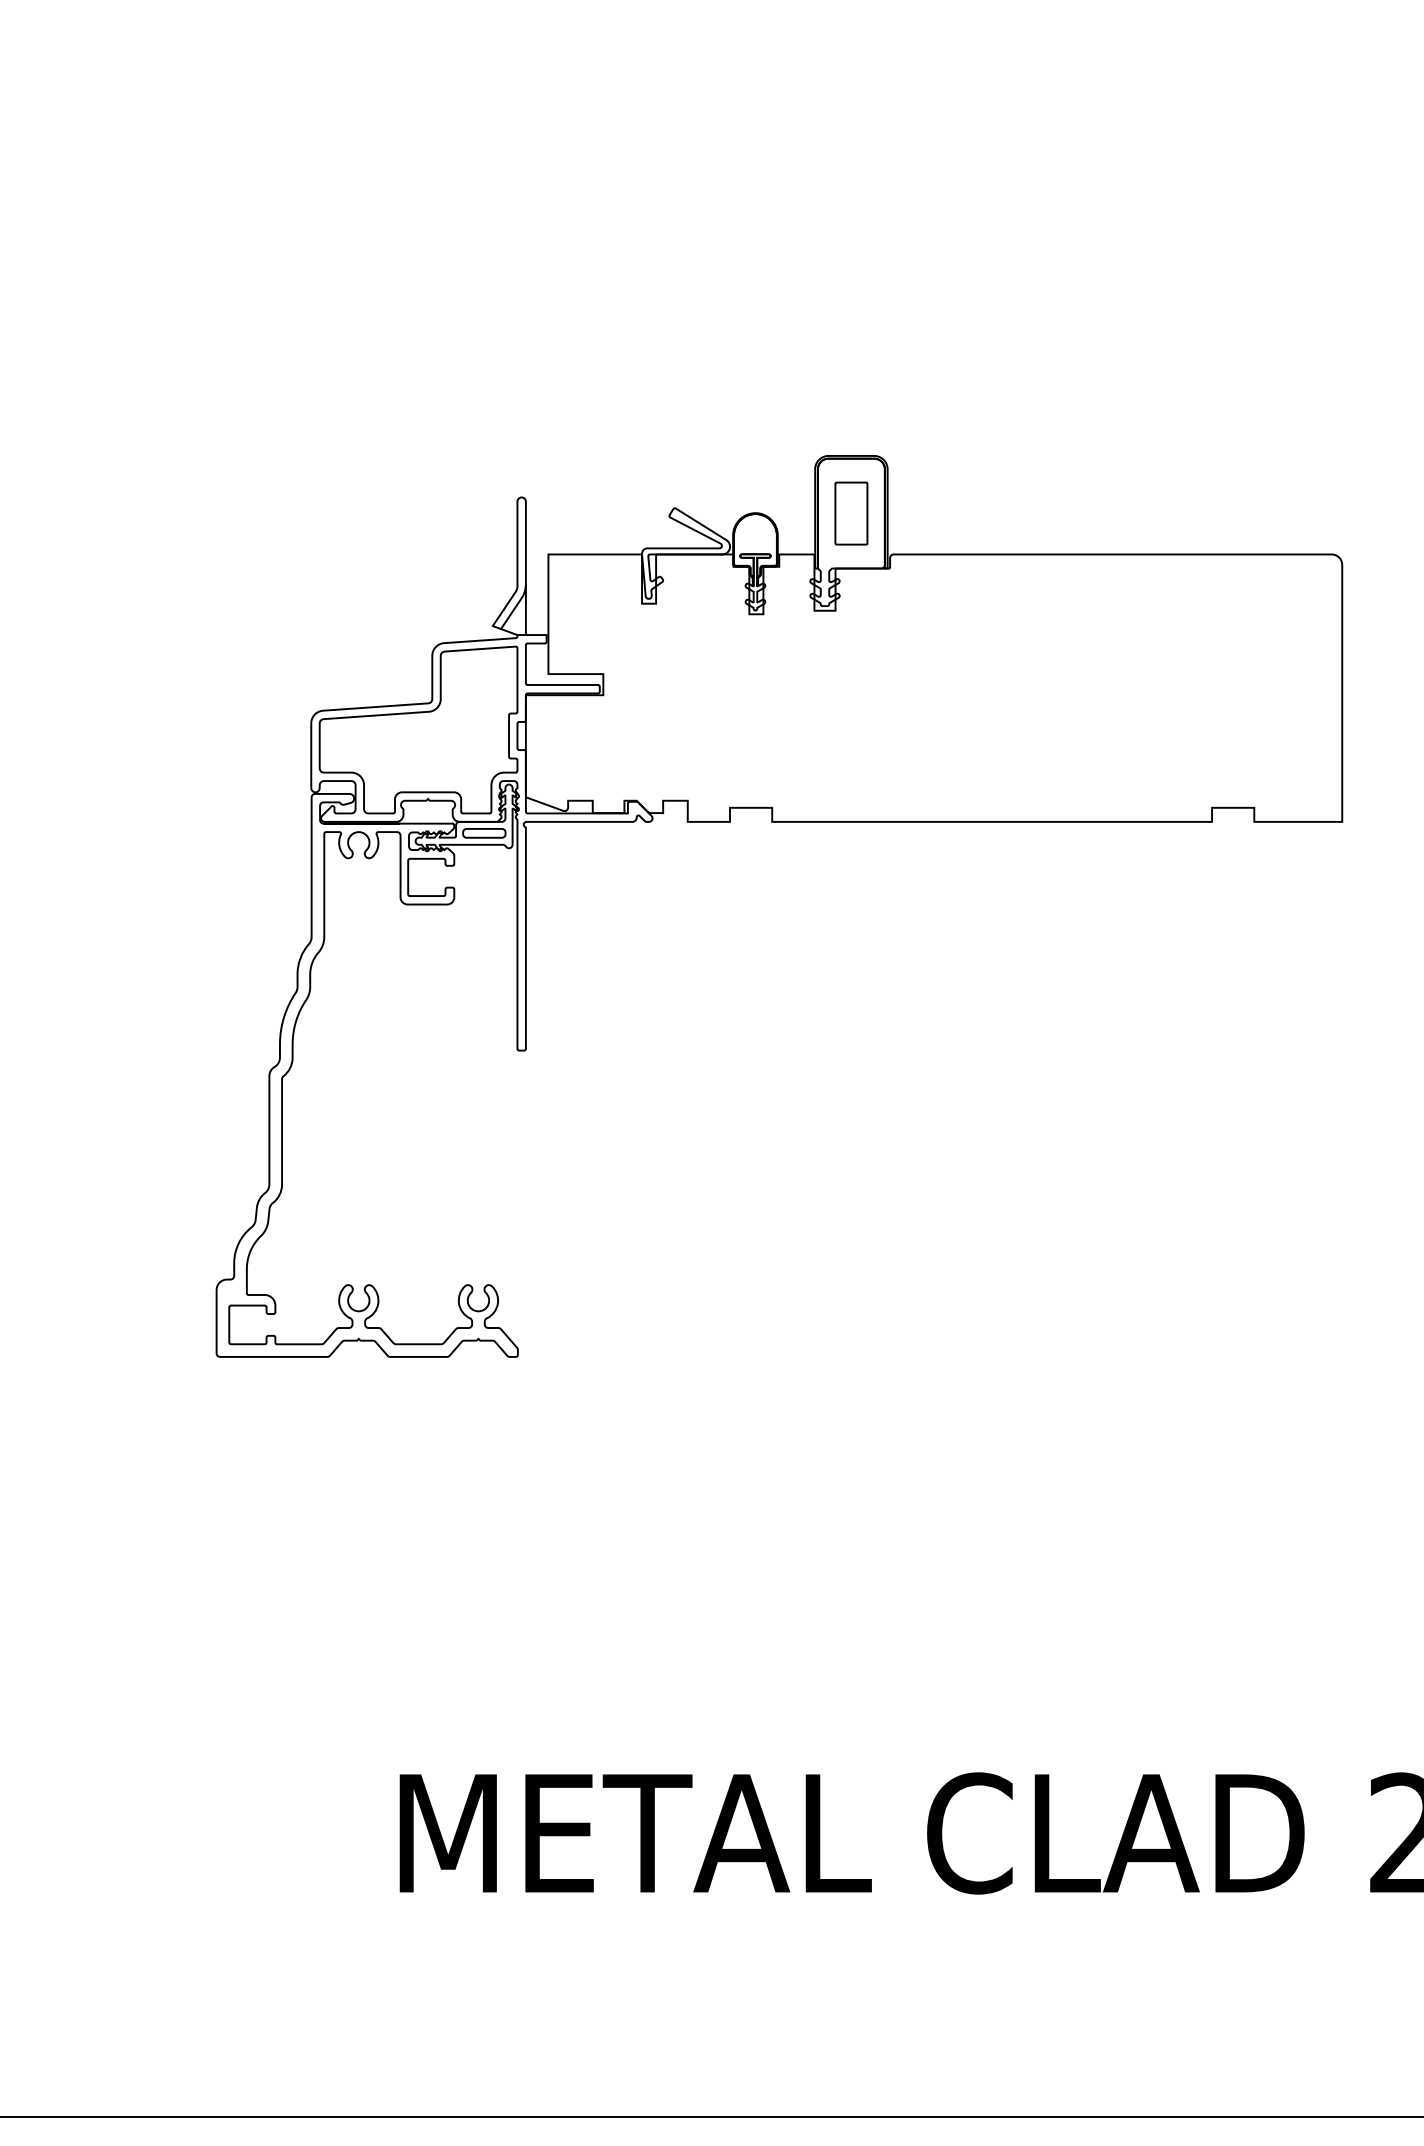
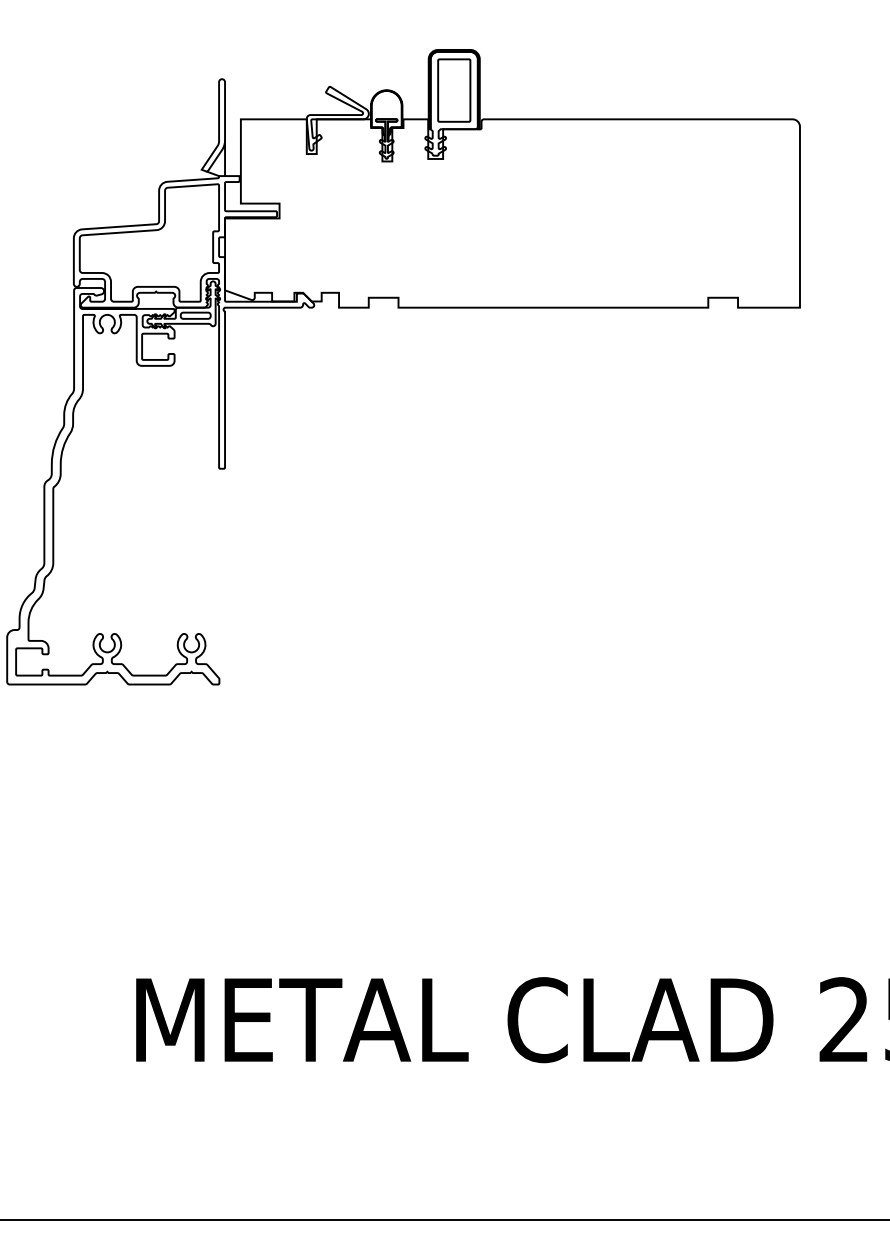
part: (851, 513) -> (454, 90), size x1.43

